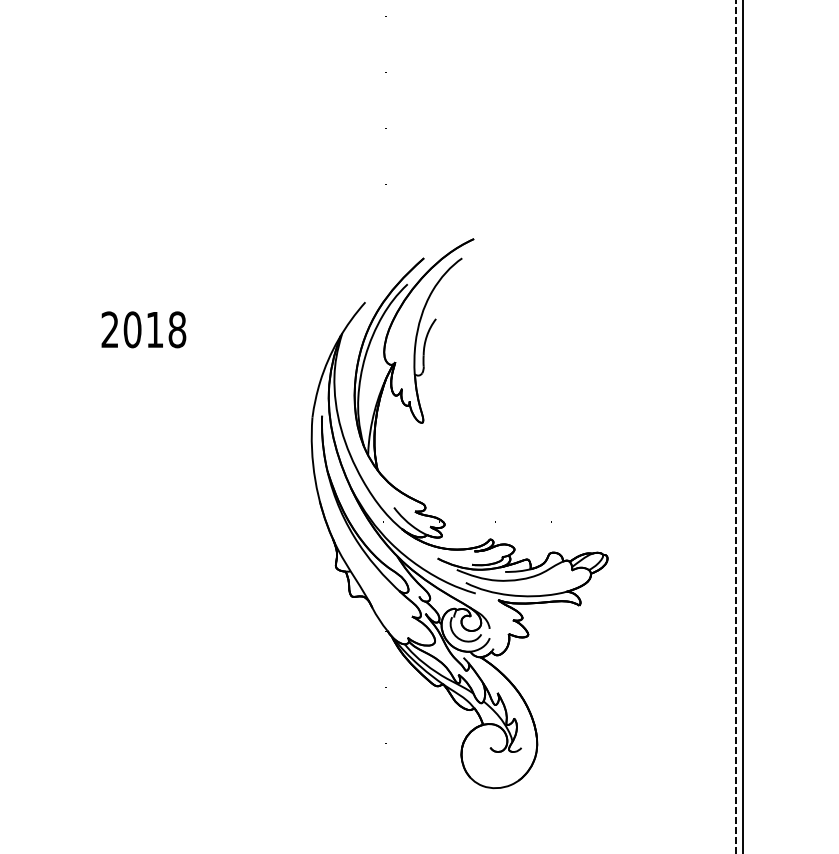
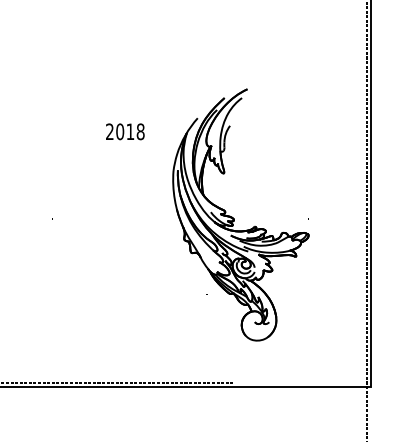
text: (144, 329) -> (125, 131), moved

